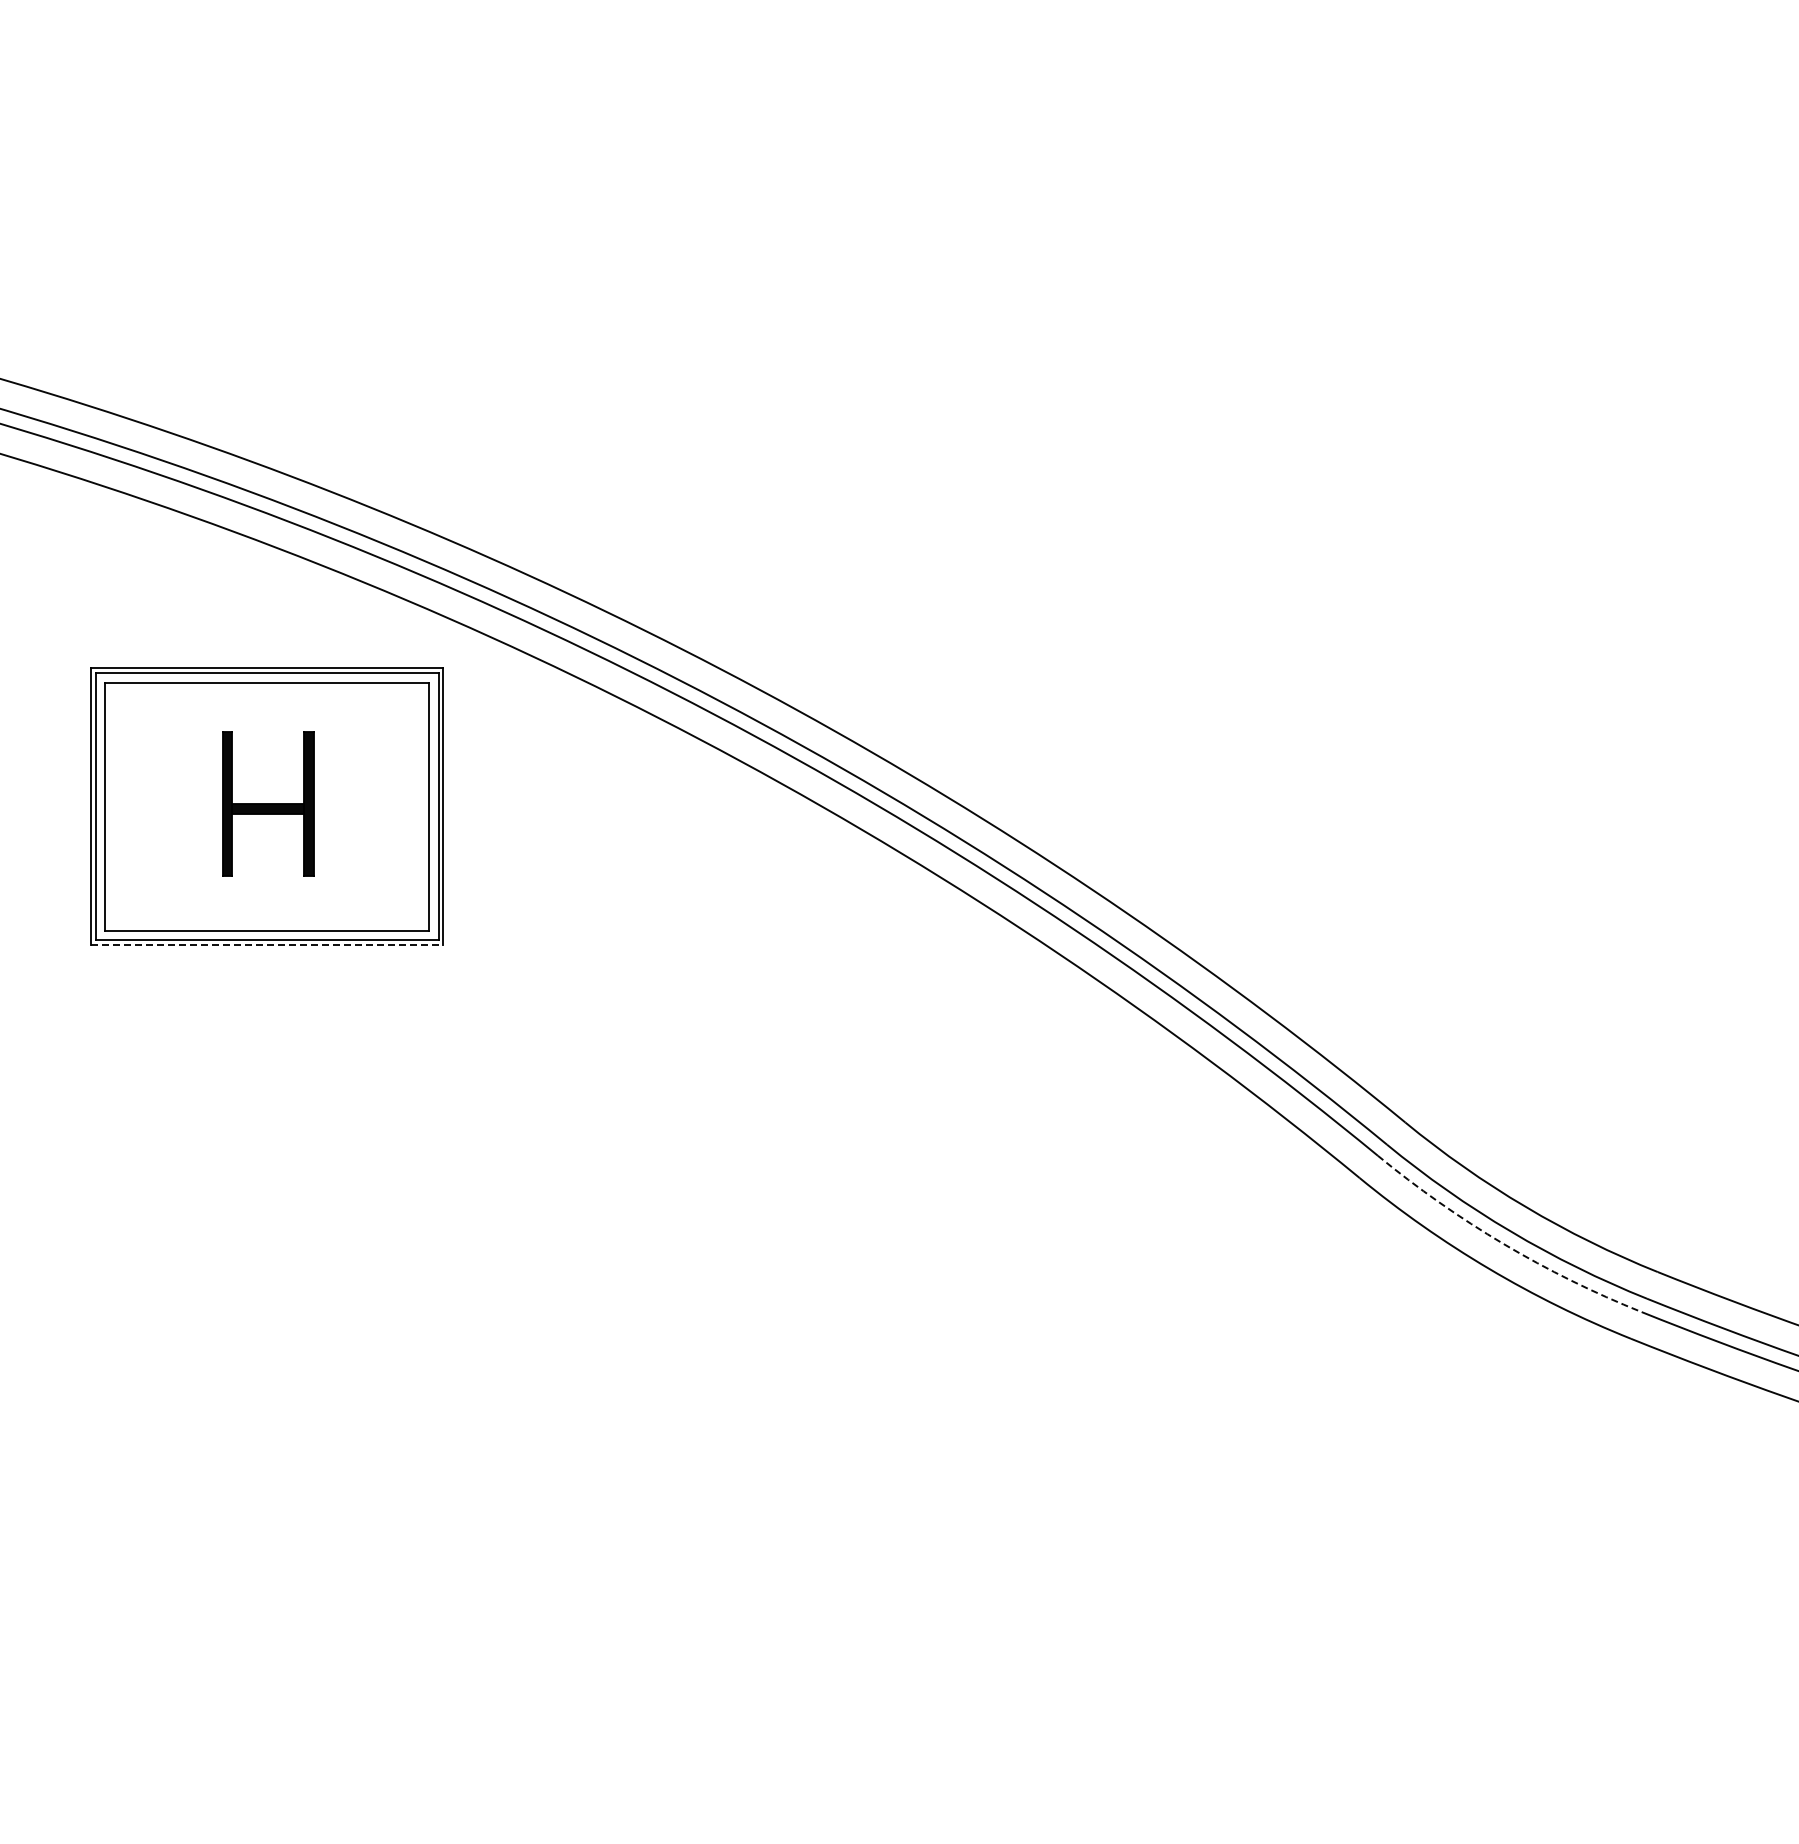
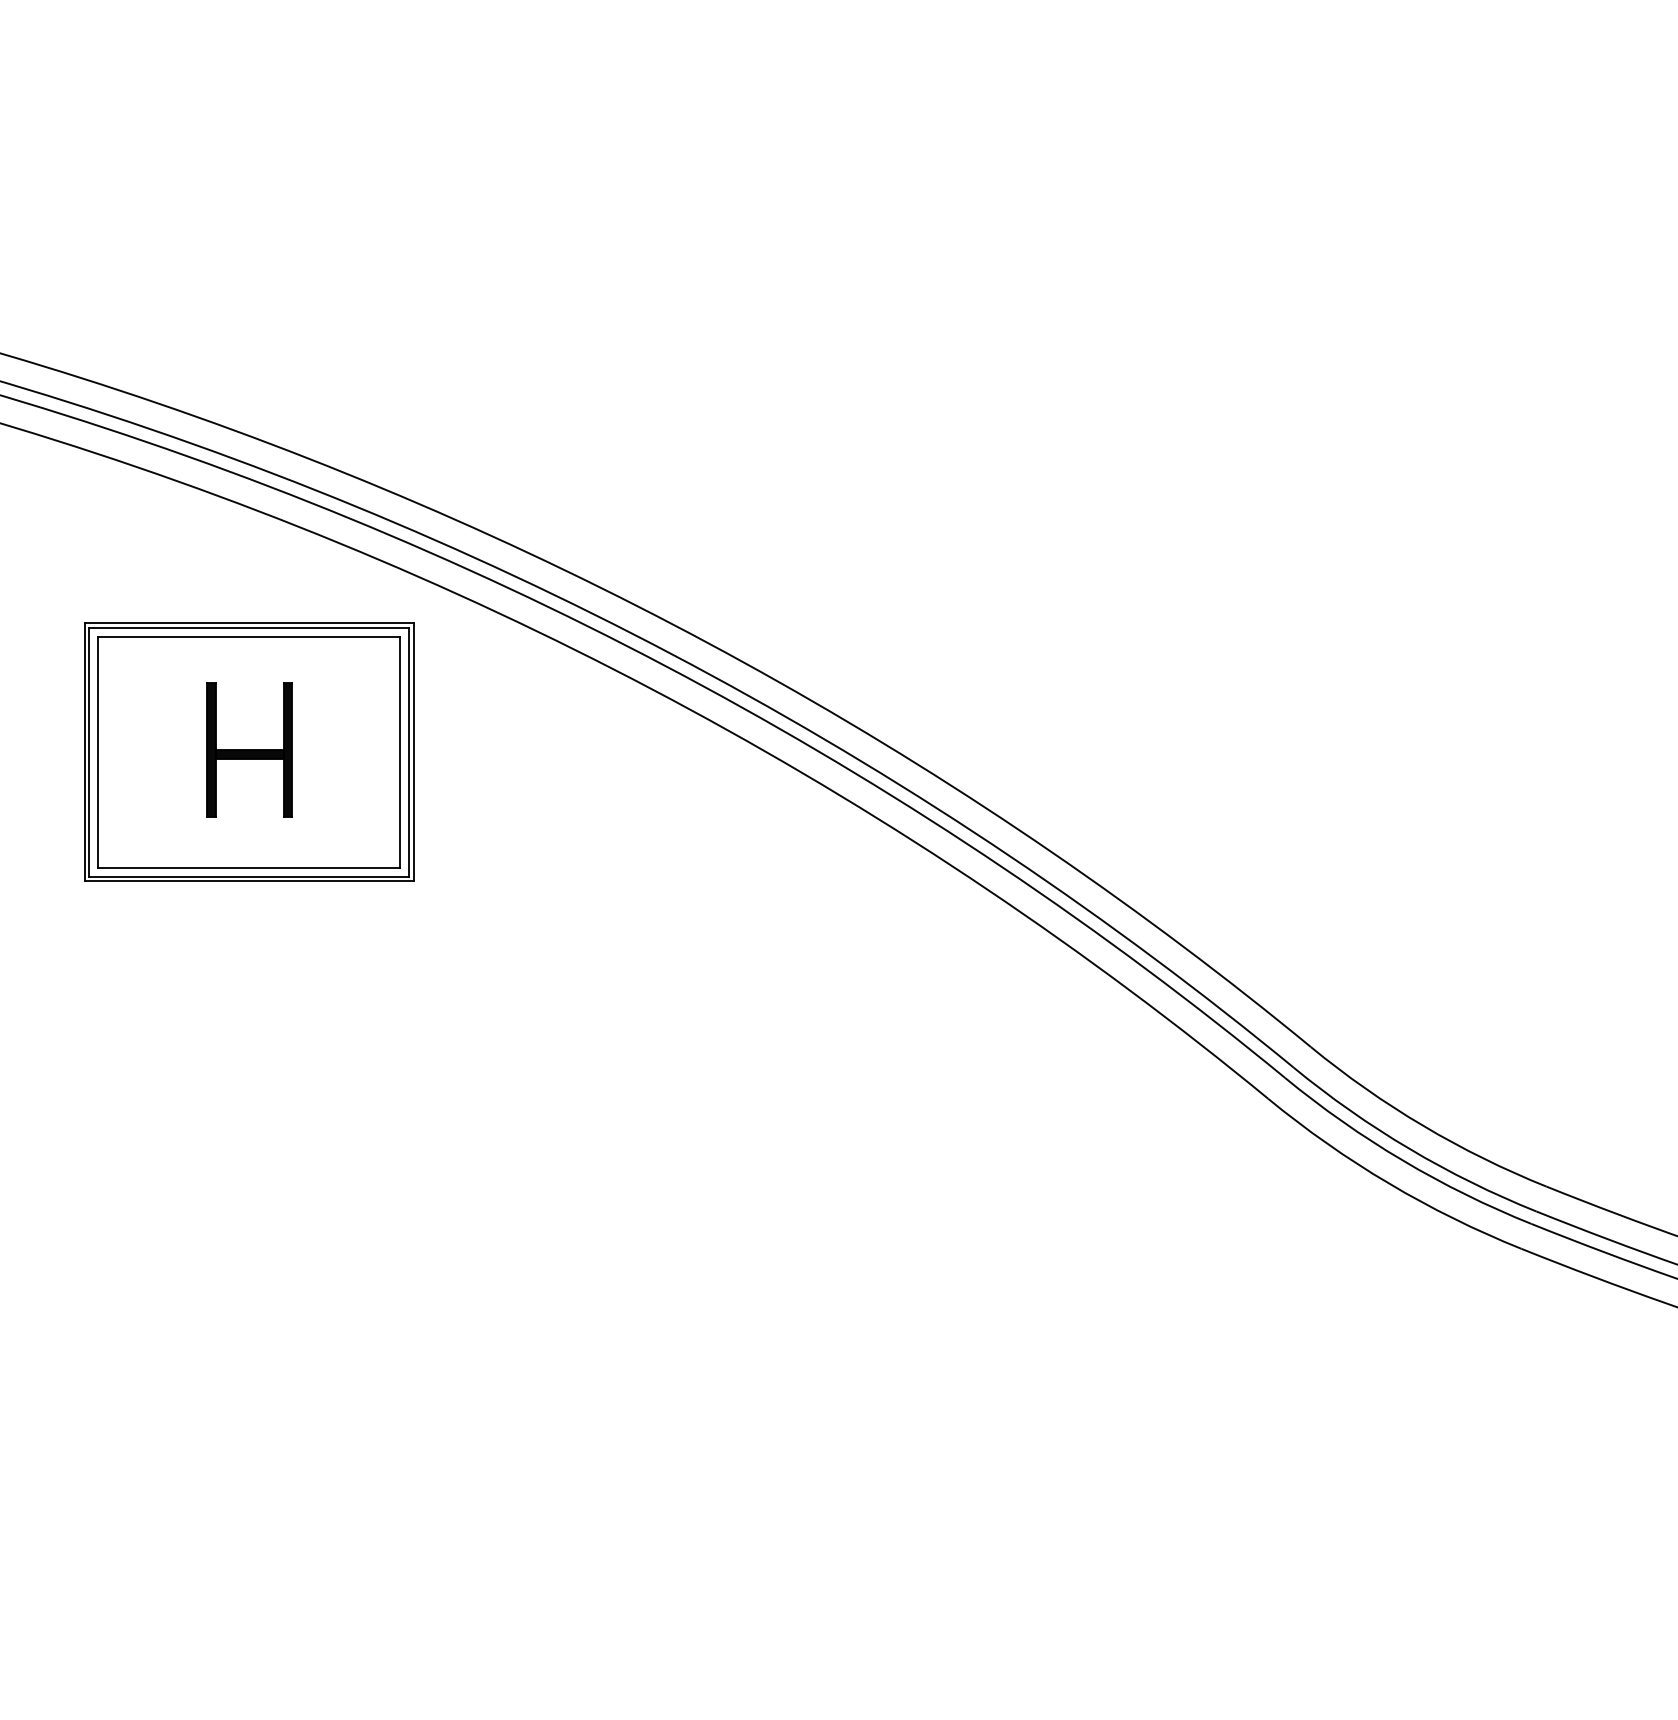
line: (267, 945) -> (249, 881), dashed -> solid
arc: (1503, 1244) -> (1402, 1160), dashed -> solid

